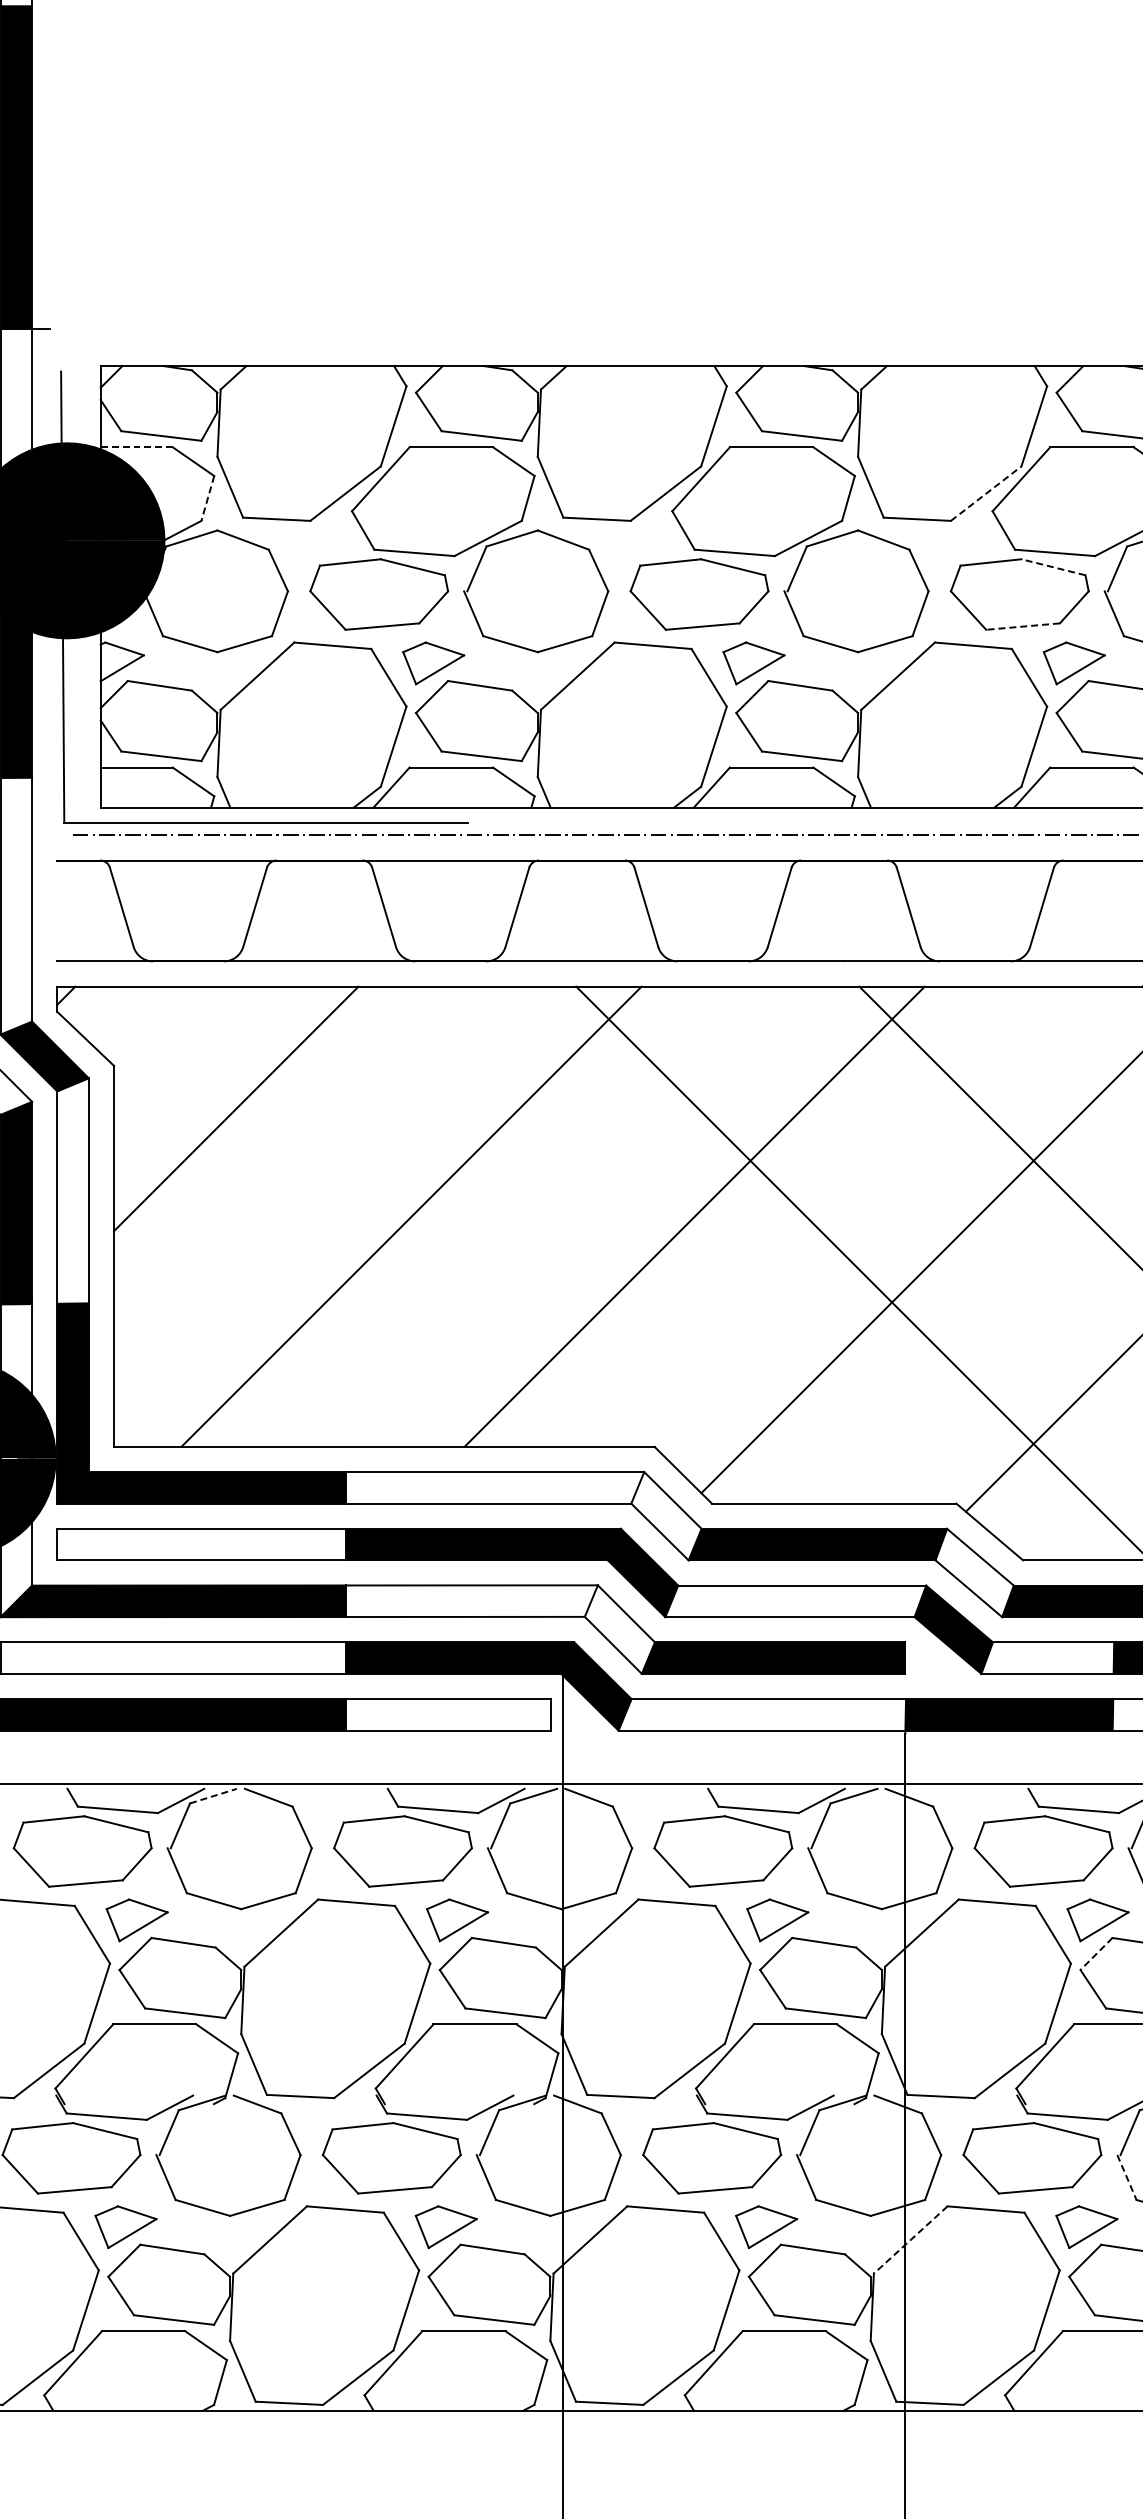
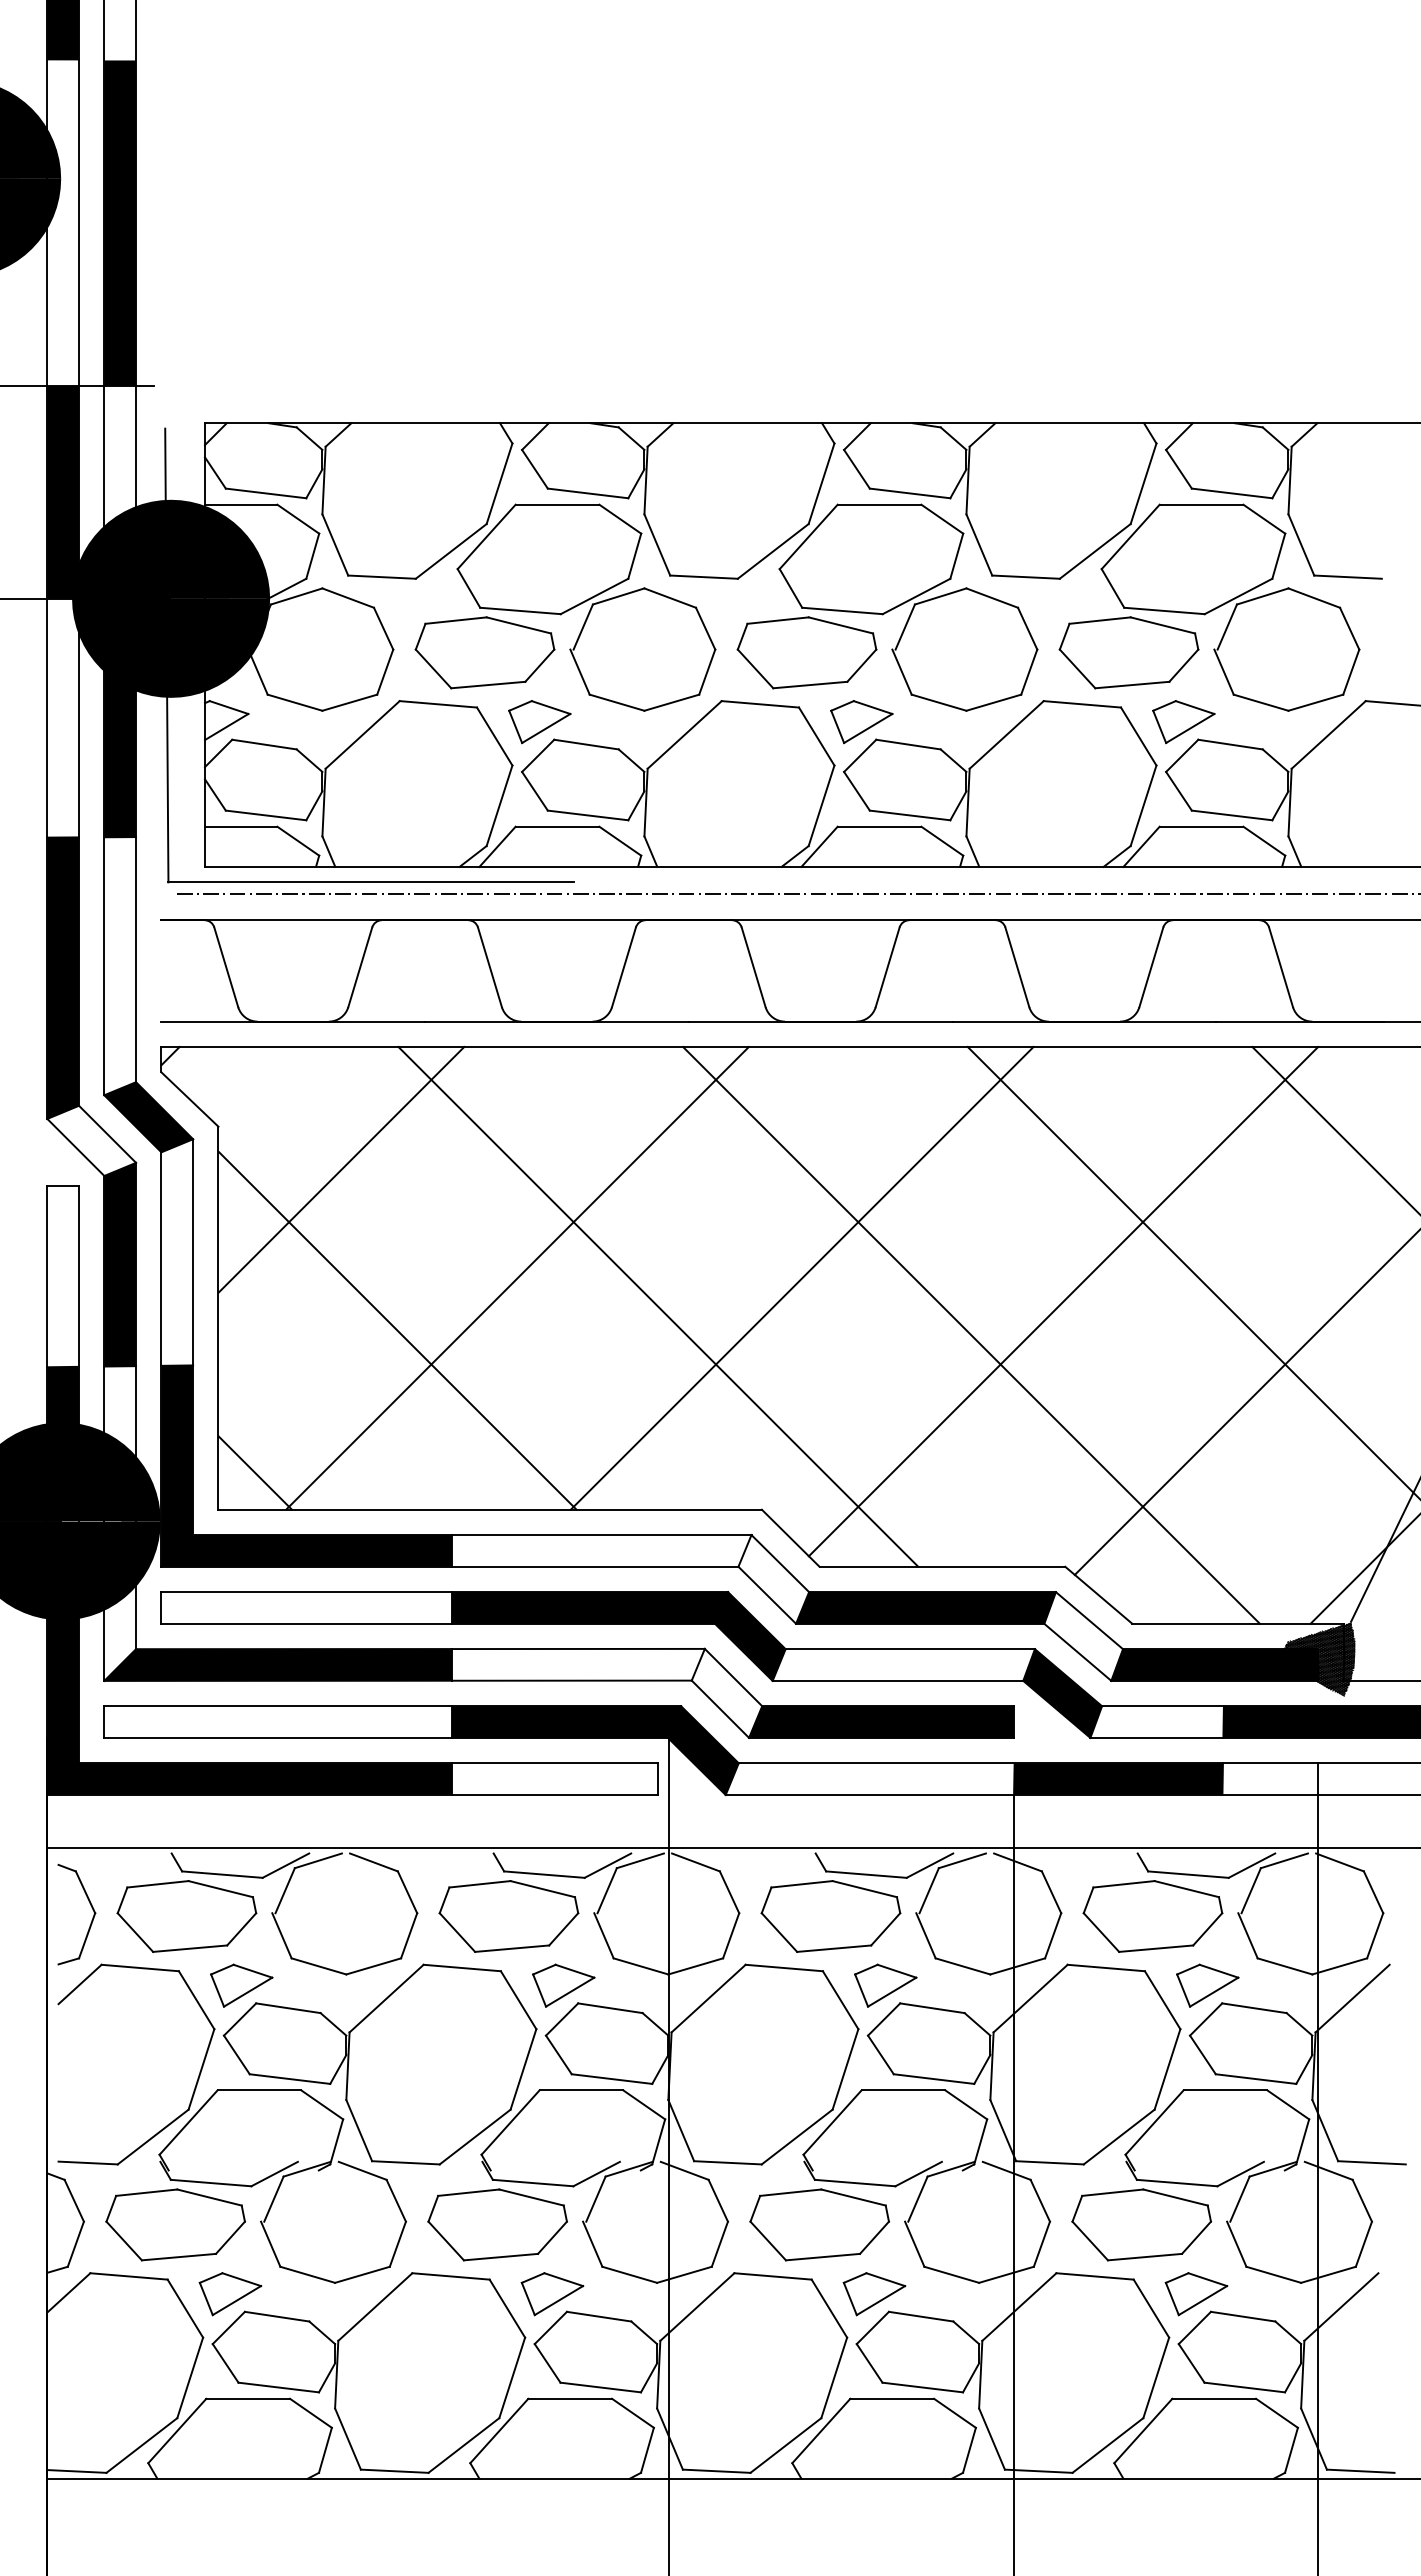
line: (136, 446) -> (241, 504), dashed -> solid
line: (986, 493) -> (1095, 551), dashed -> solid
line: (207, 498) -> (312, 556), dashed -> solid
line: (1053, 567) -> (1162, 625), dashed -> solid
line: (1022, 627) -> (1131, 685), dashed -> solid
line: (551, 1244) -> (658, 1306), added
line: (292, 1268) -> (397, 1330), added
line: (150, 1409) -> (255, 1472), added
line: (213, 1795) -> (318, 1860), dashed -> solid
line: (1096, 1953) -> (1206, 2019), dashed -> solid
line: (1126, 2177) -> (1236, 2244), dashed -> solid
line: (910, 2240) -> (1019, 2307), dashed -> solid

